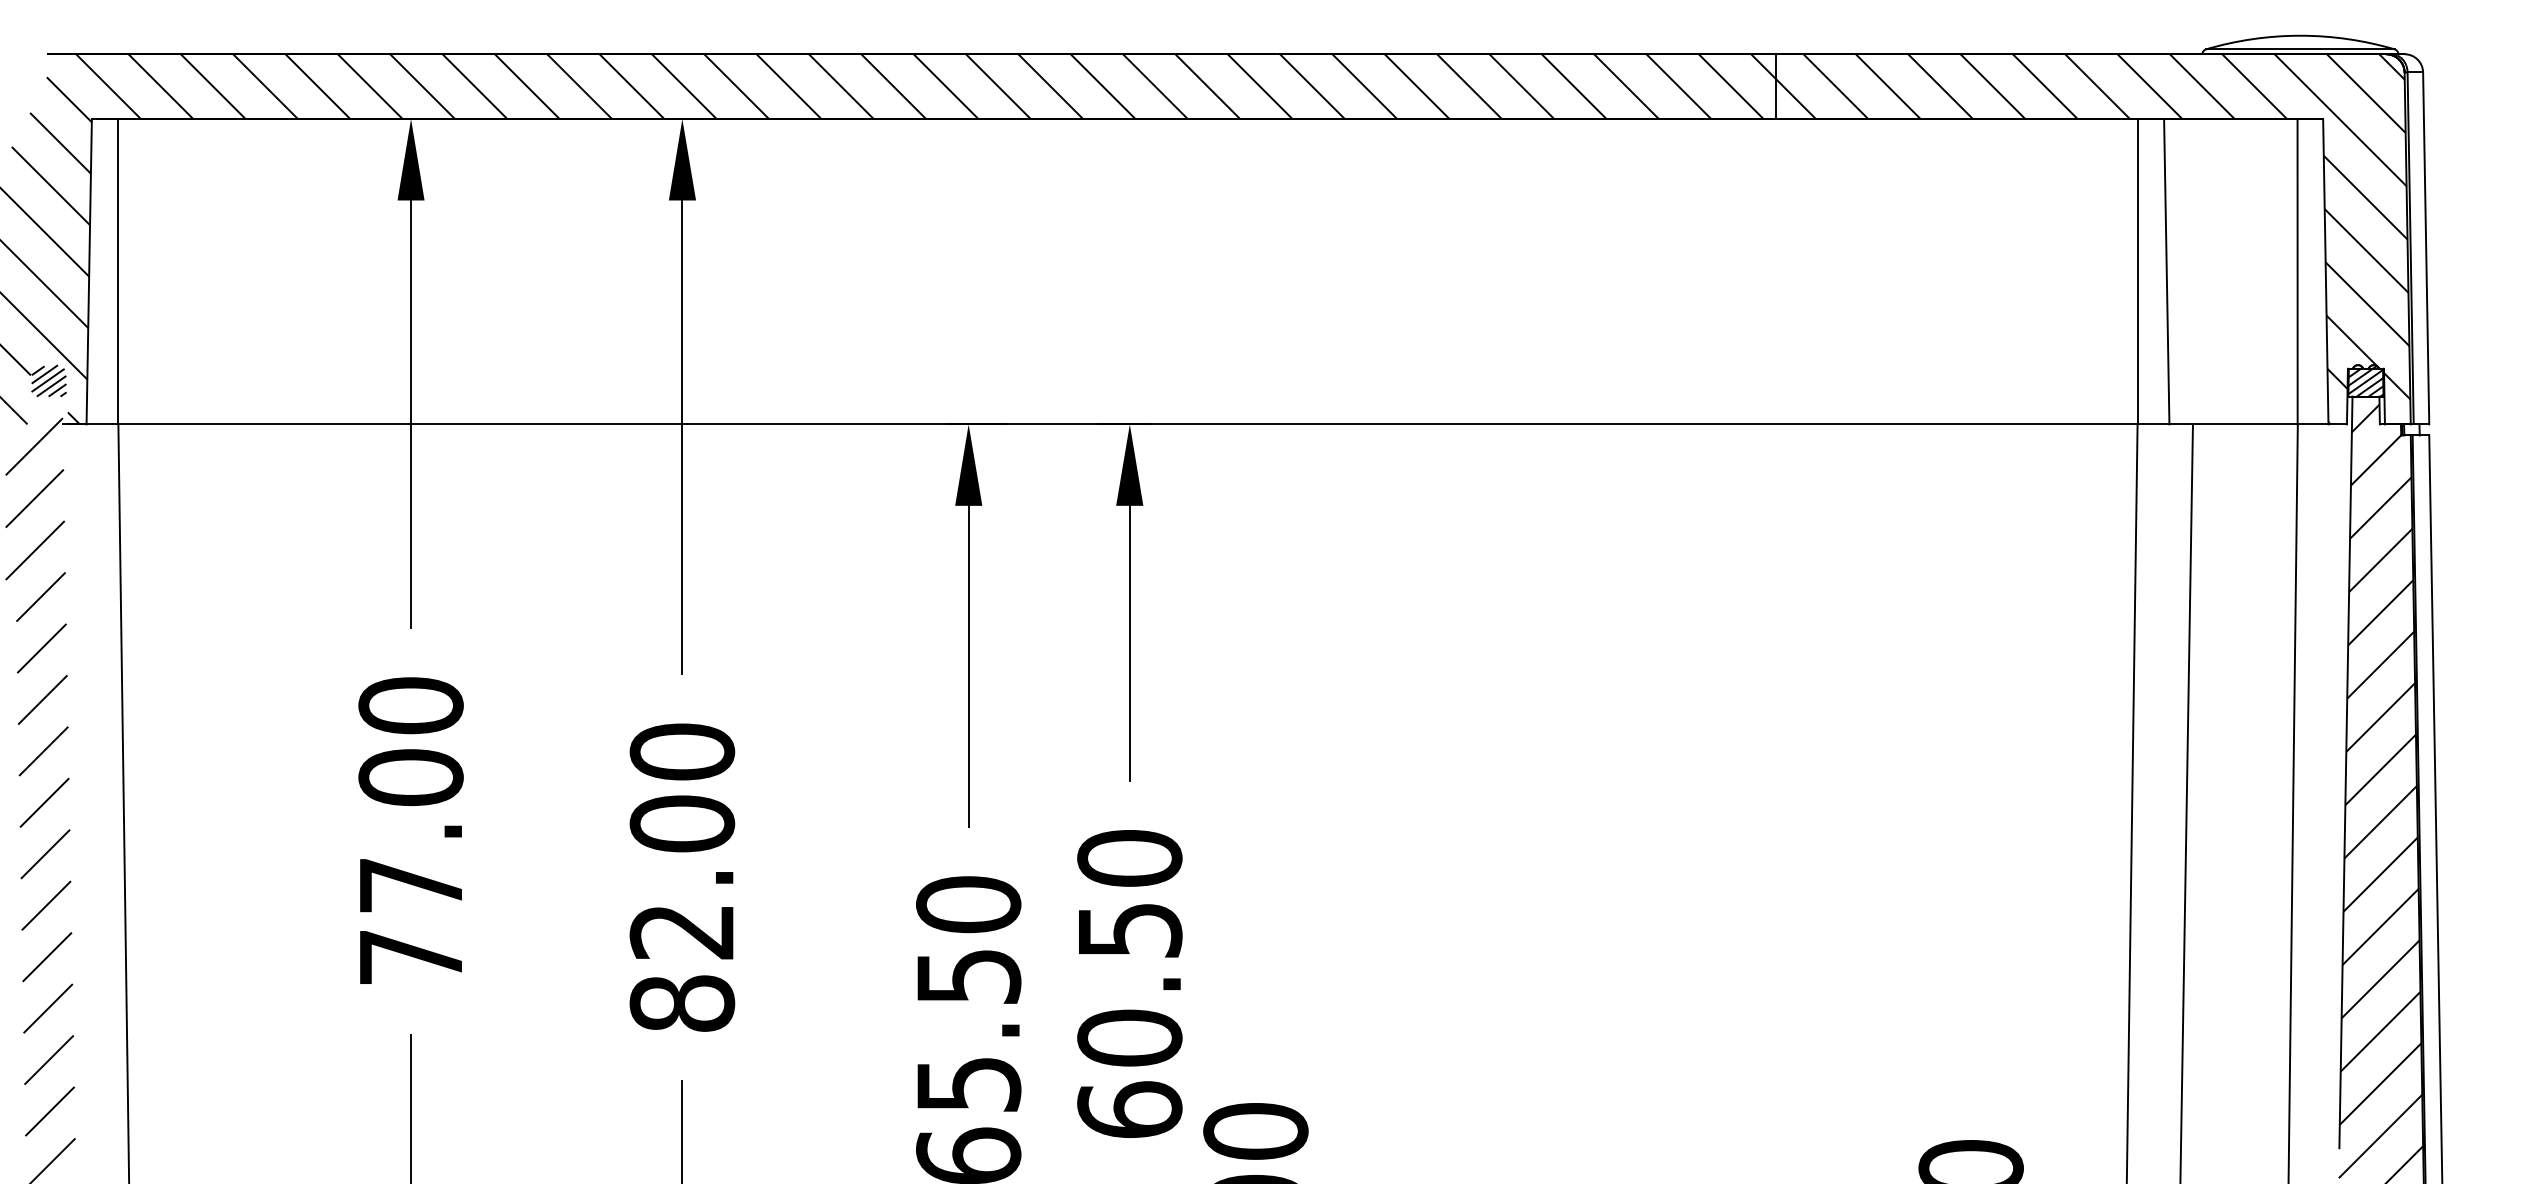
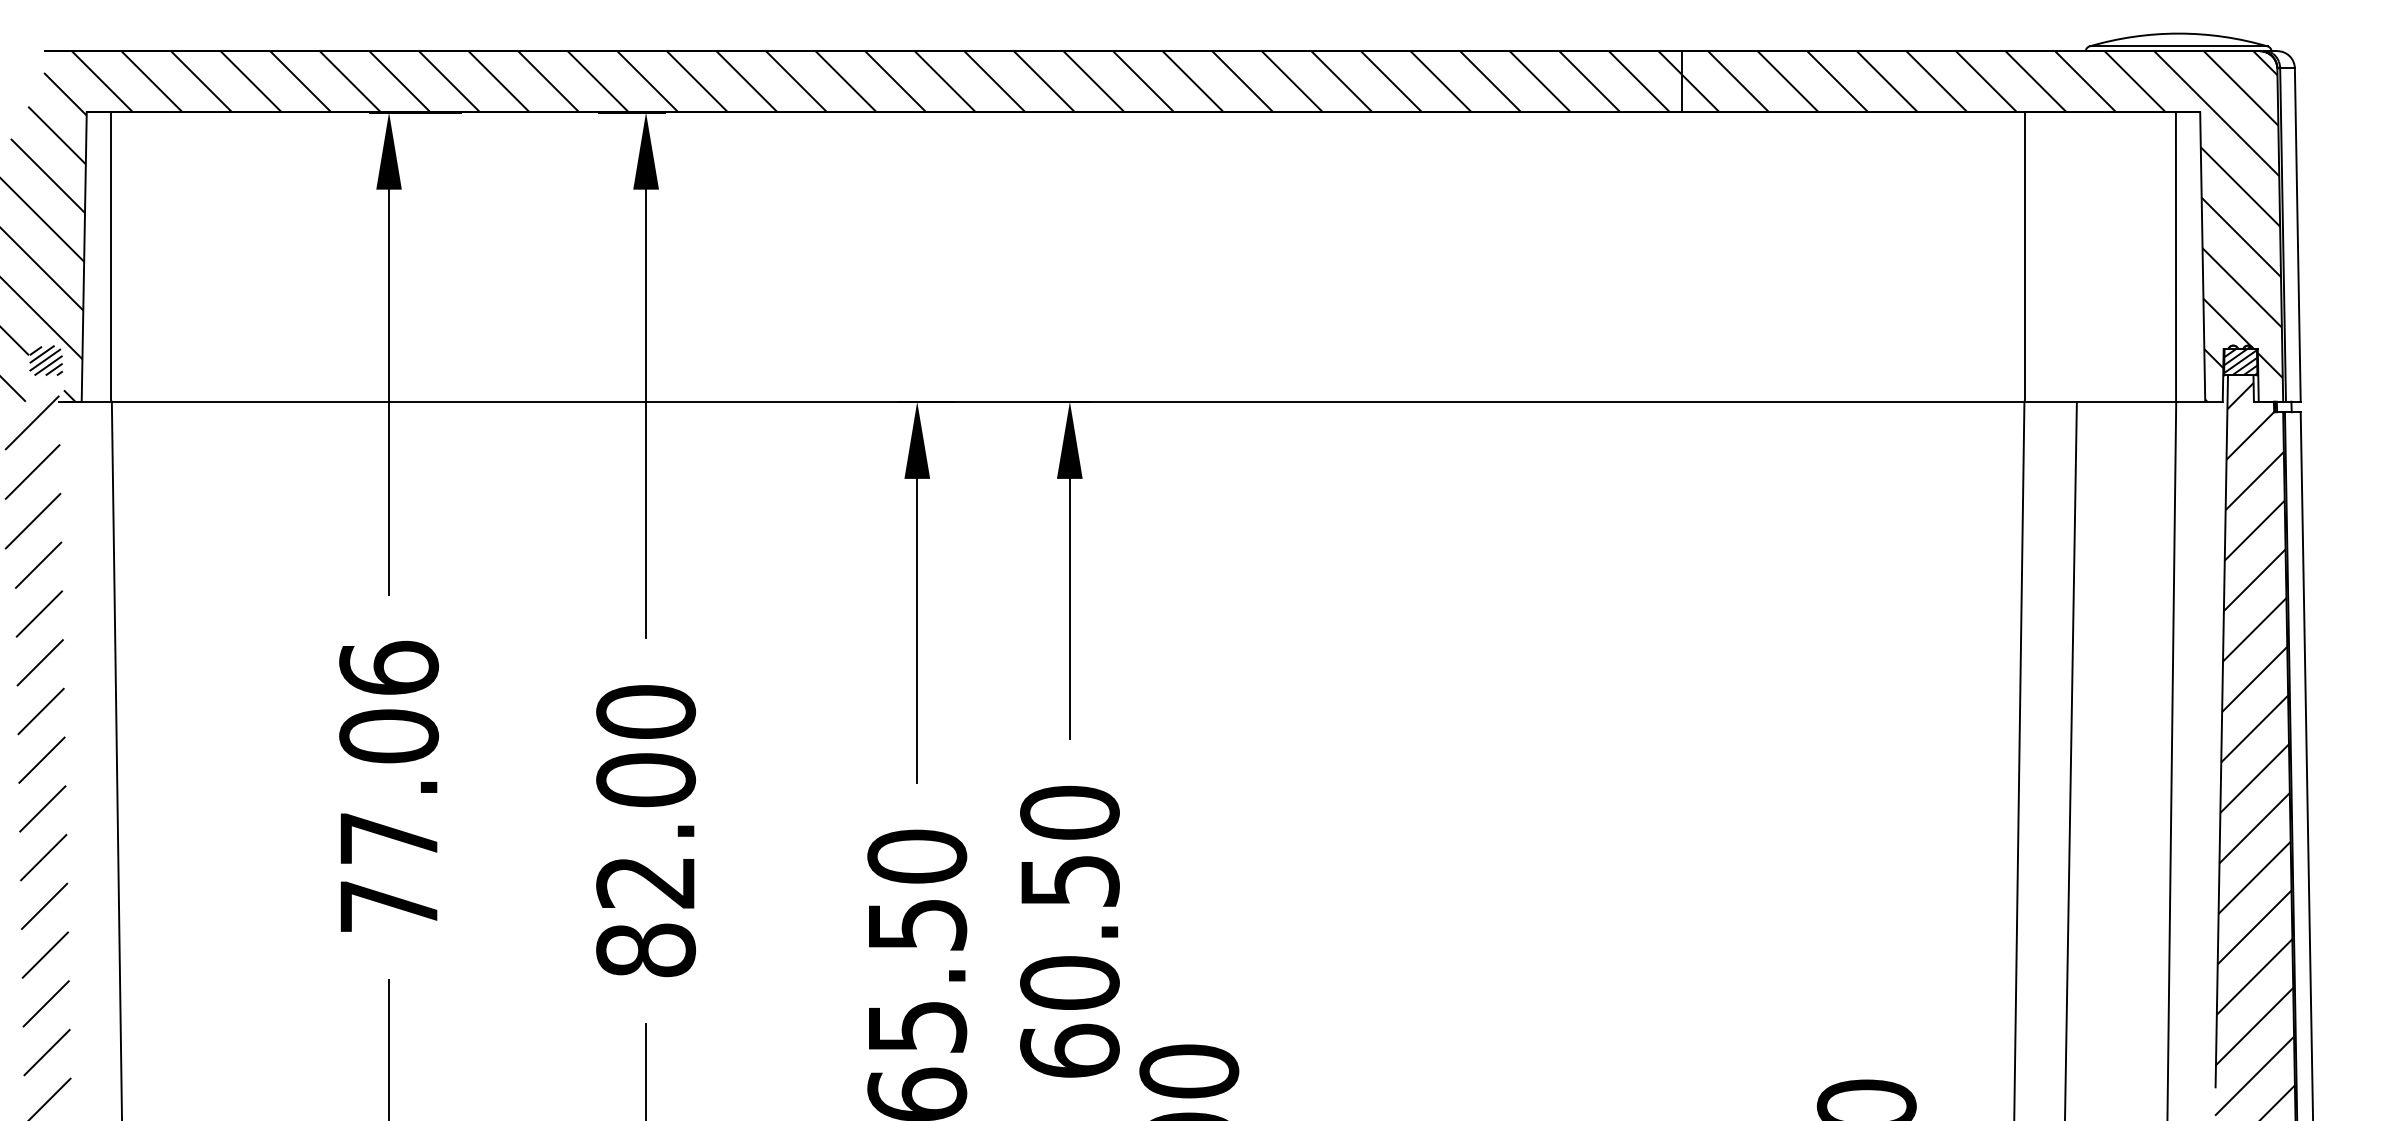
line: (2166, 271) -> (2051, 256), removed
text: (410, 705) -> (388, 668), 77.00 -> 77.06

